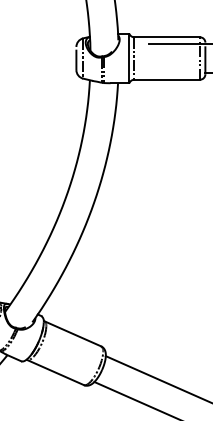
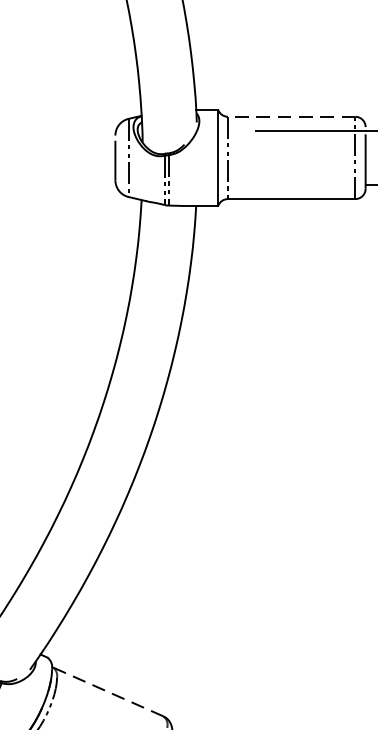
line: (167, 37) -> (292, 117), solid -> dashed
line: (72, 333) -> (107, 691), solid -> dashed

